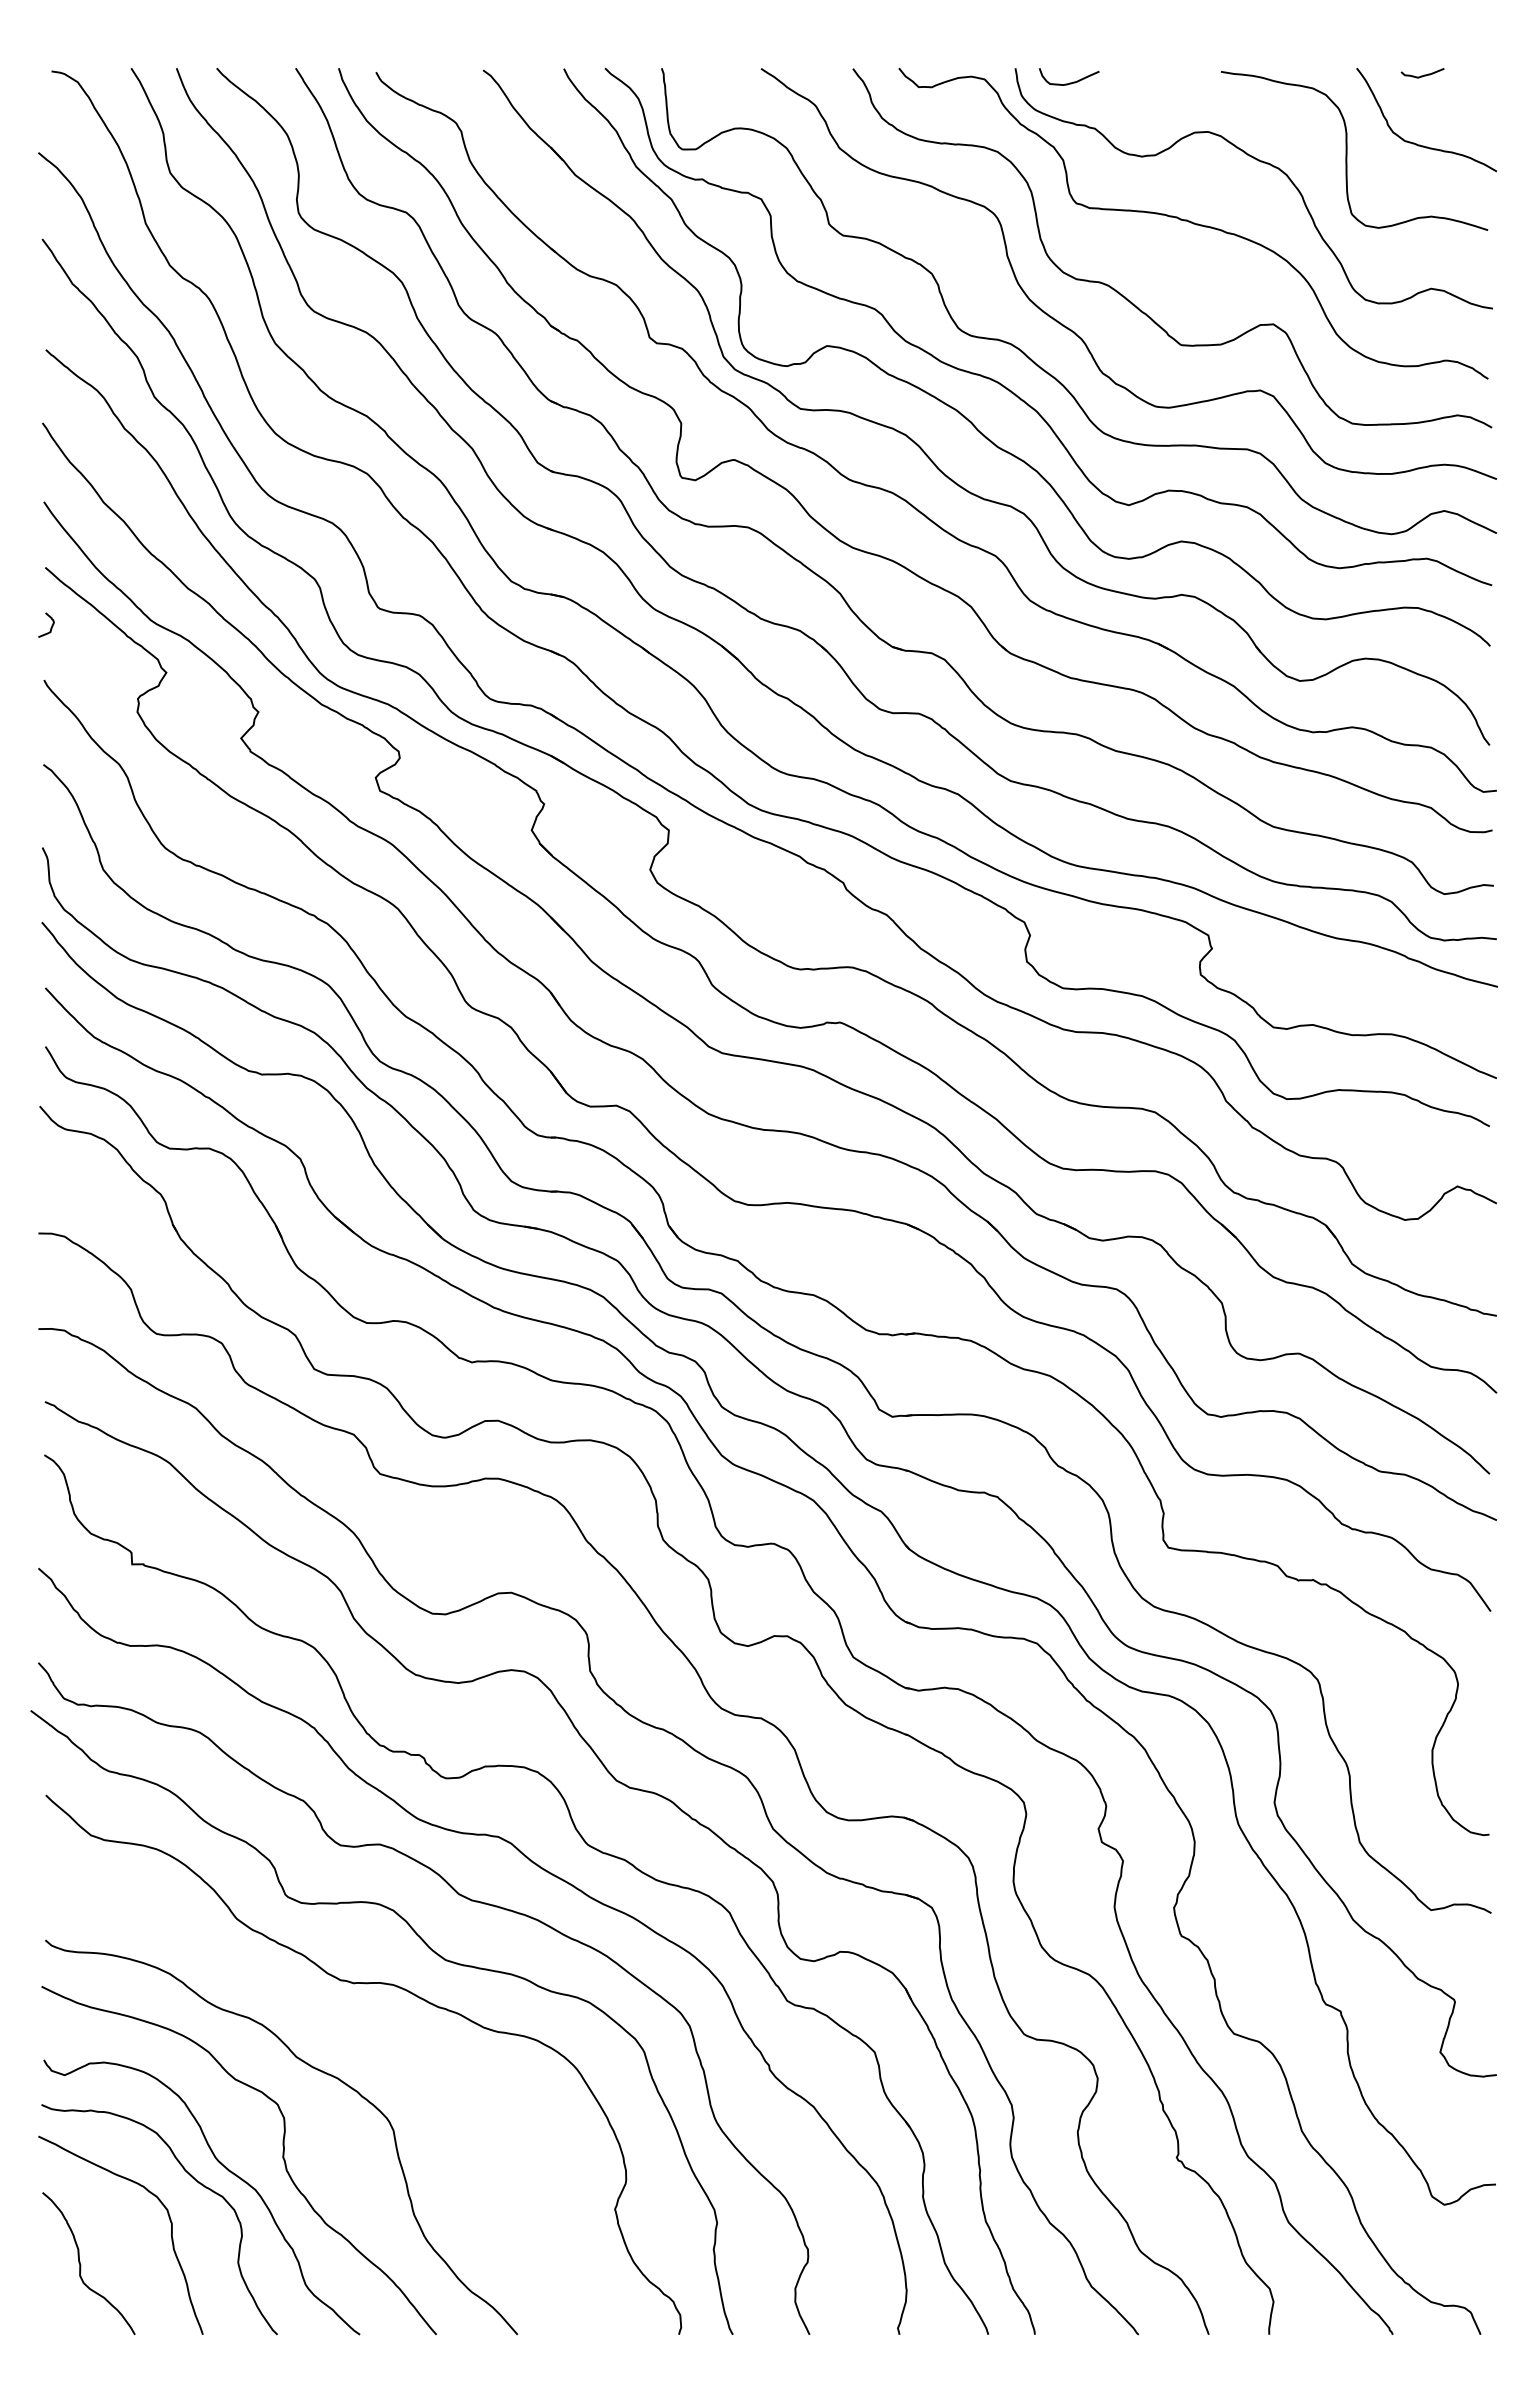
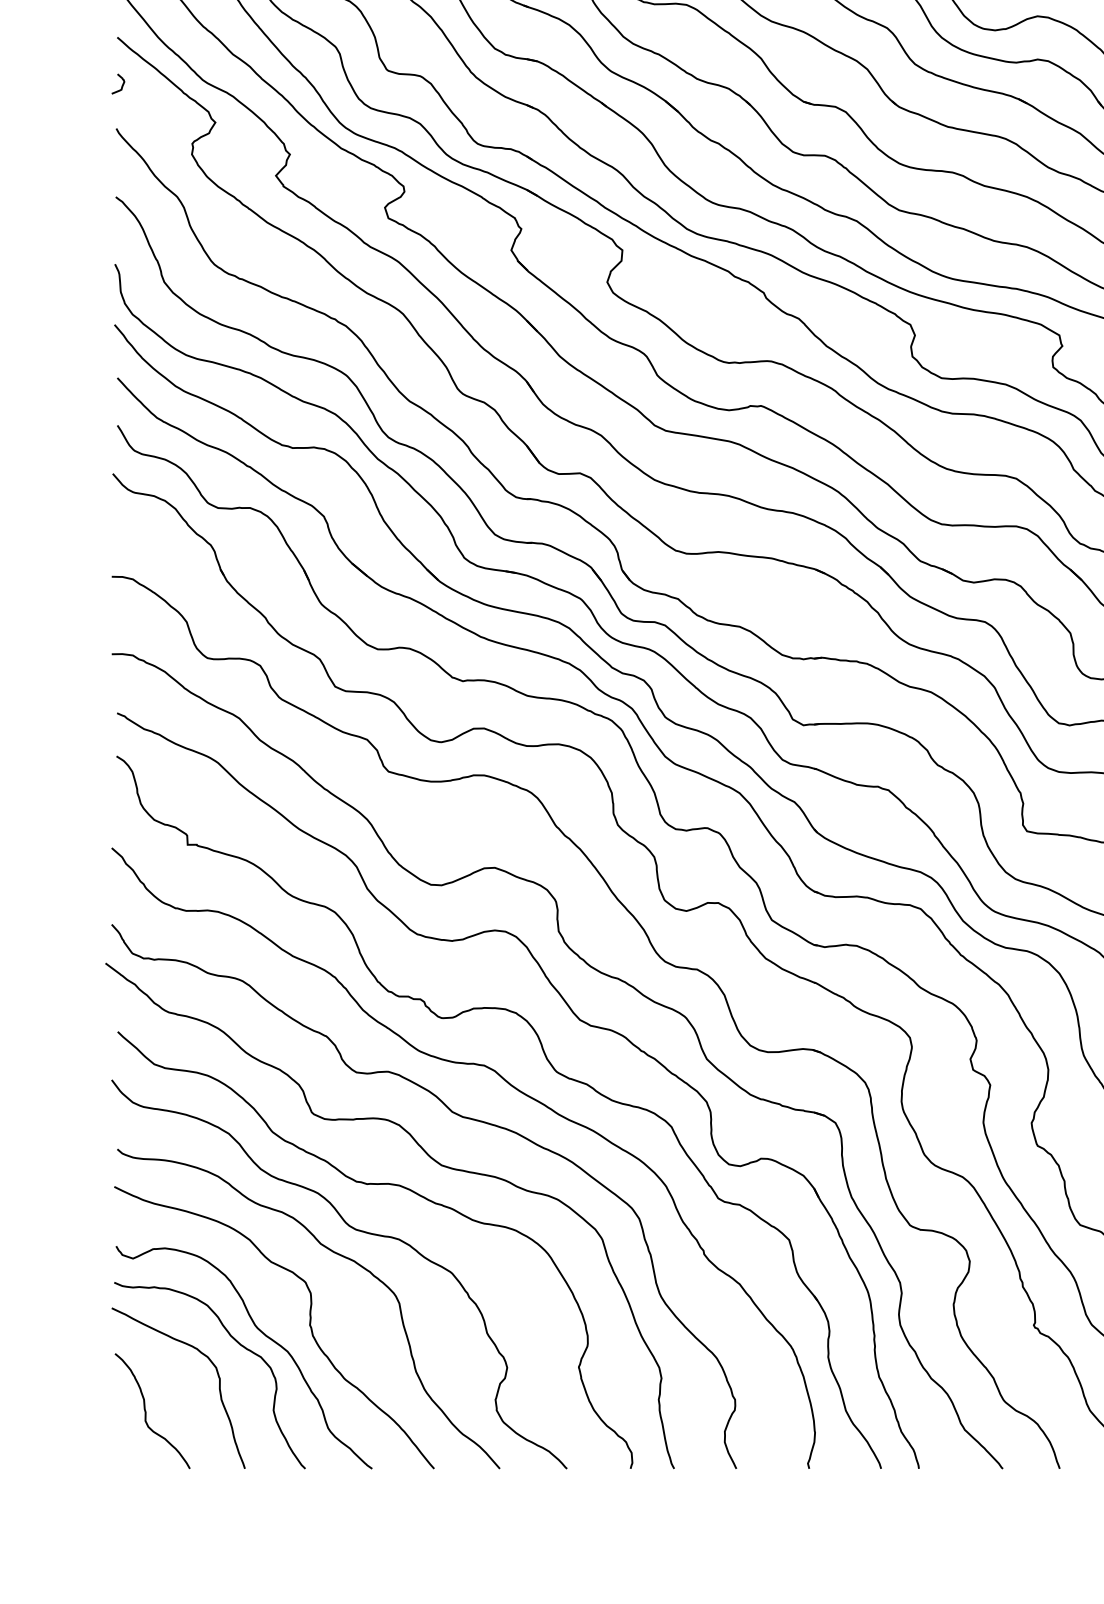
curve: (339, 2040) -> (355, 1230), added

